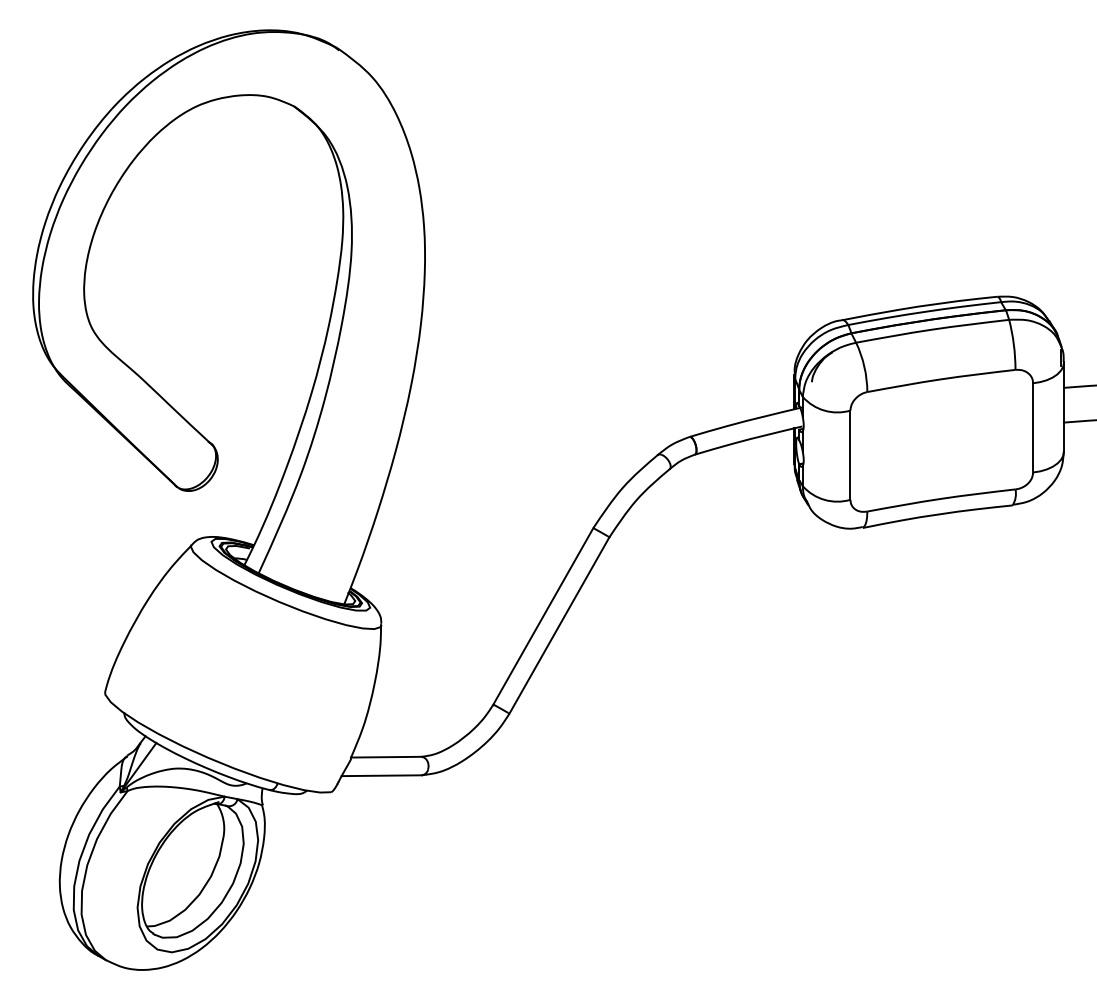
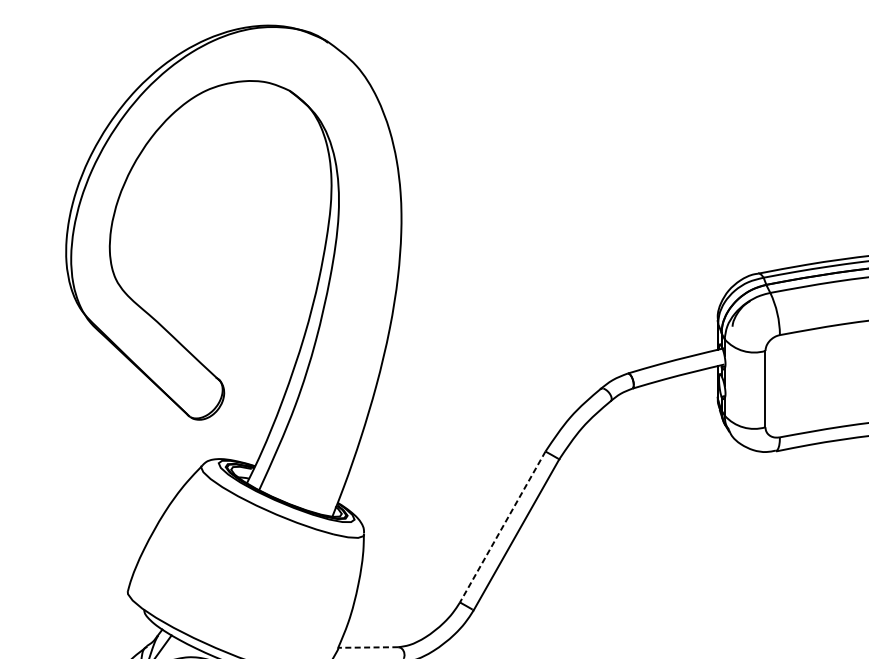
line: (543, 616) -> (502, 527), solid -> dashed
line: (385, 757) -> (367, 647), solid -> dashed

